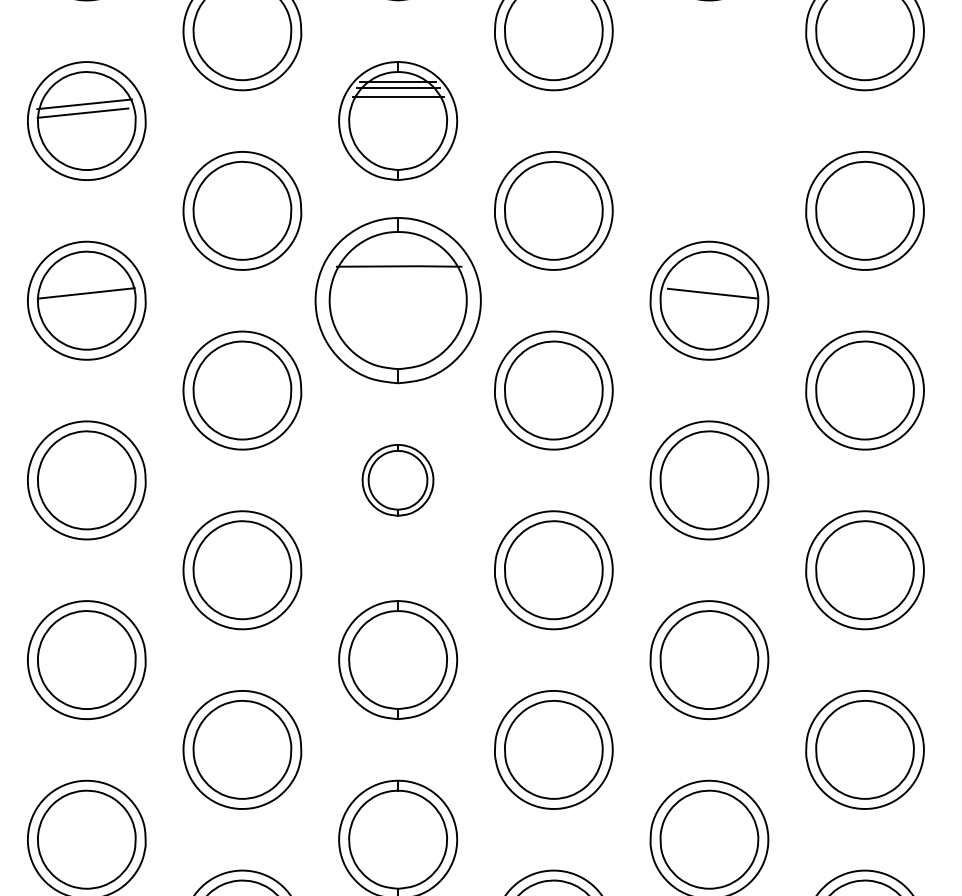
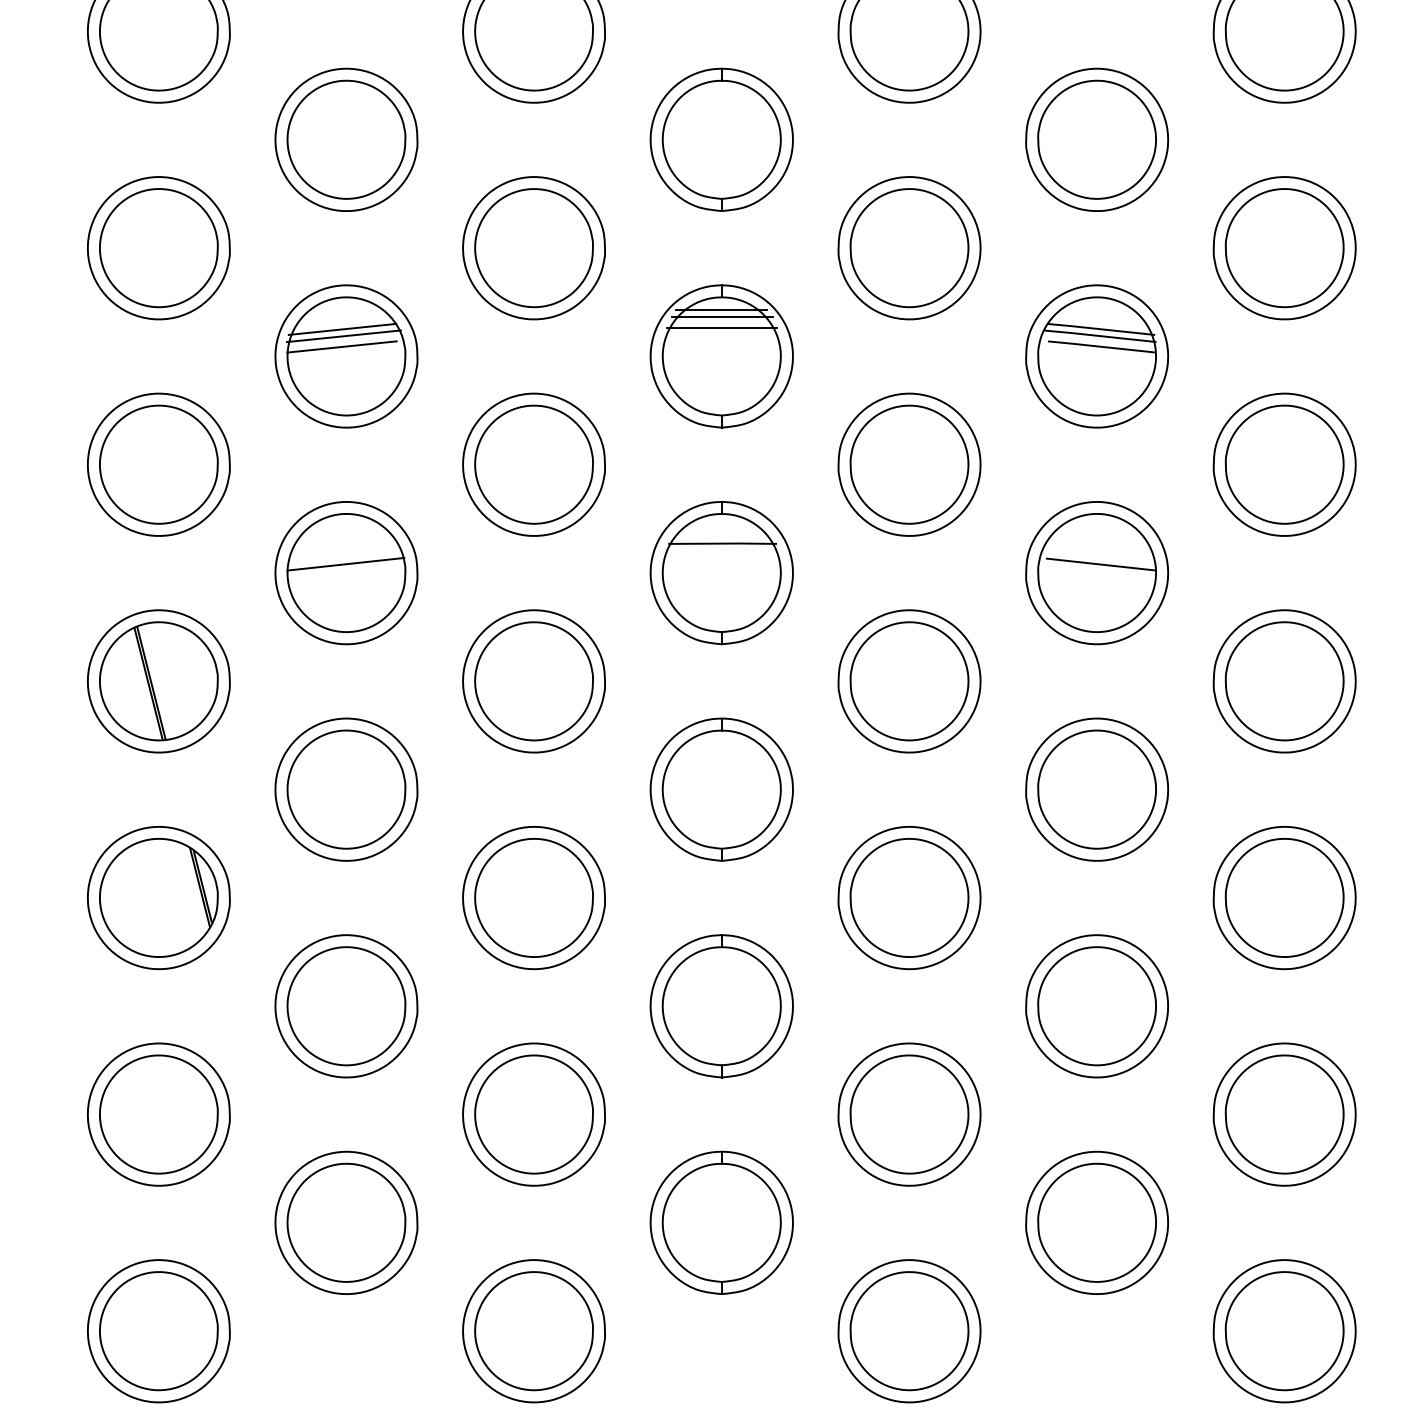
line: (83, 97) -> (342, 328), added
part: (709, 121) -> (1097, 356), added
part: (397, 301) -> (721, 573), size x0.71
part: (397, 480) -> (721, 789), size x1.67

